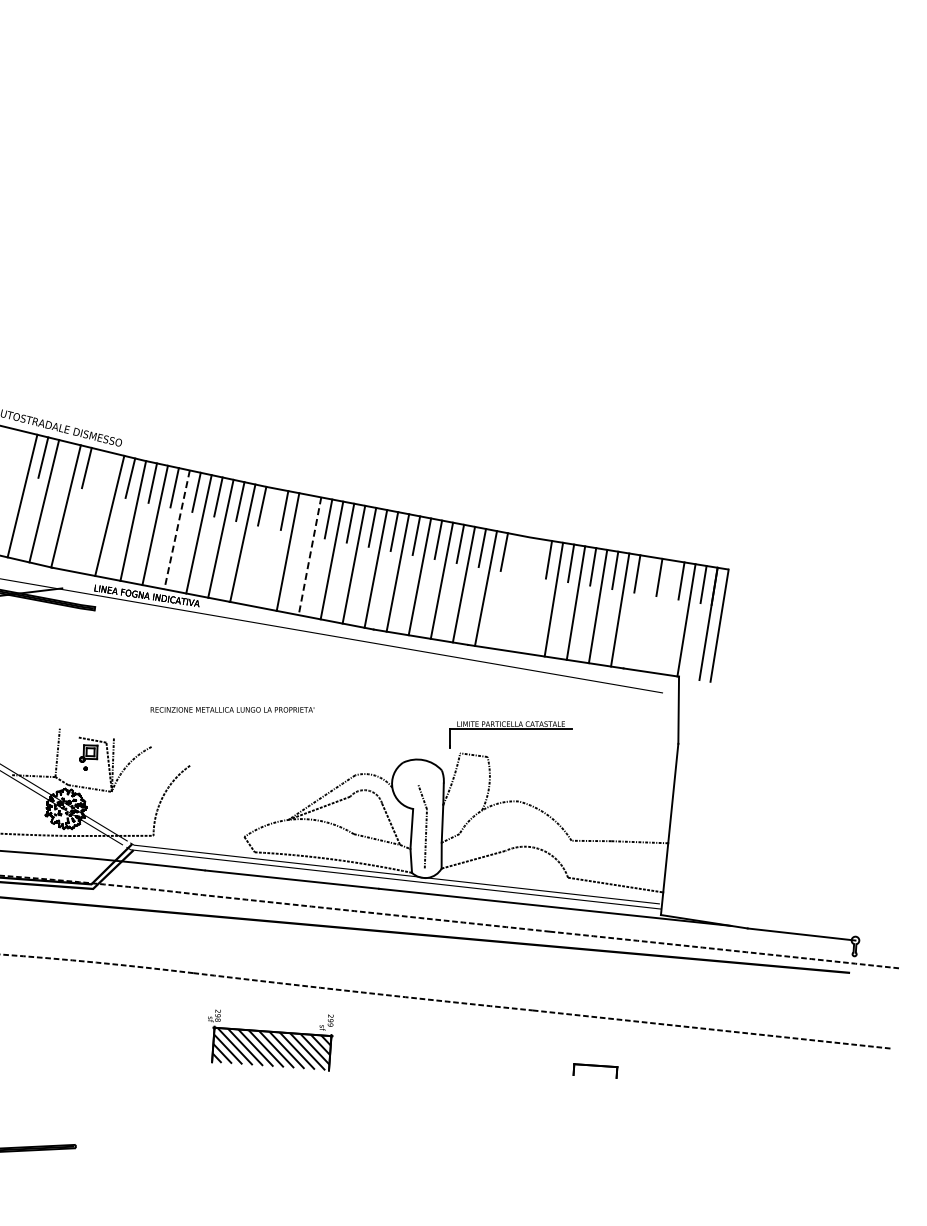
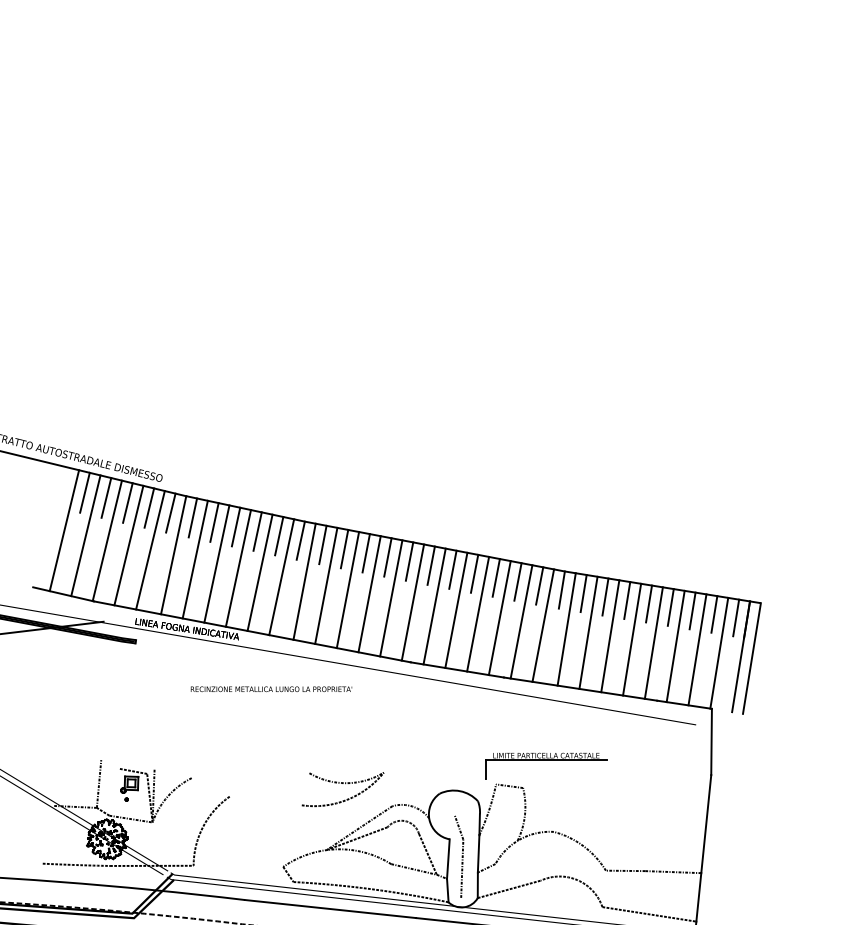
line: (65, 462) -> (106, 497), added
line: (108, 473) -> (149, 508), added
line: (87, 510) -> (128, 544), added
line: (306, 514) -> (344, 548), added
line: (177, 529) -> (217, 563), dashed -> solid
line: (265, 547) -> (304, 581), added
line: (310, 556) -> (348, 590), dashed -> solid
line: (526, 556) -> (561, 590), added
line: (507, 592) -> (542, 625), added
line: (531, 596) -> (566, 629), added
line: (642, 613) -> (675, 646), added
line: (664, 616) -> (697, 649), added
text: (232, 709) -> (271, 688), moved
part: (304, 758) -> (342, 789), added

